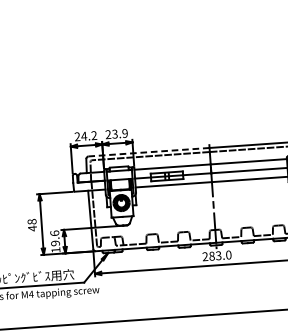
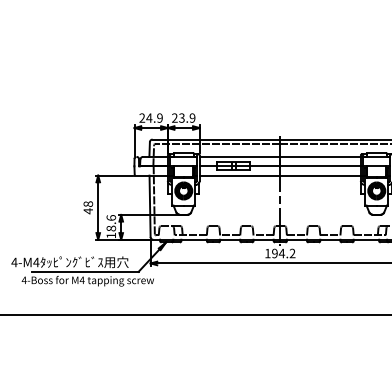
text: (93, 136) -> (159, 118), 24.2 -> 24.9
line: (149, 152) -> (216, 139), dashed -> solid
text: (54, 243) -> (110, 228), 19.6 -> 18.6
text: (217, 255) -> (280, 253), 283.0 -> 194.2

